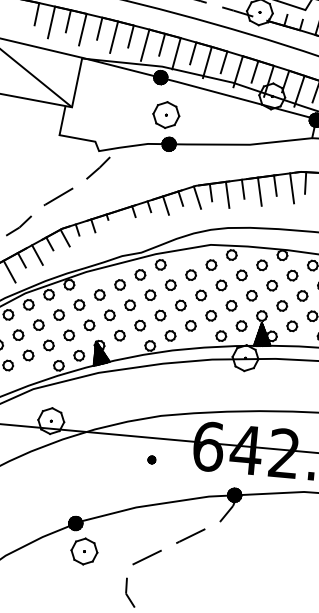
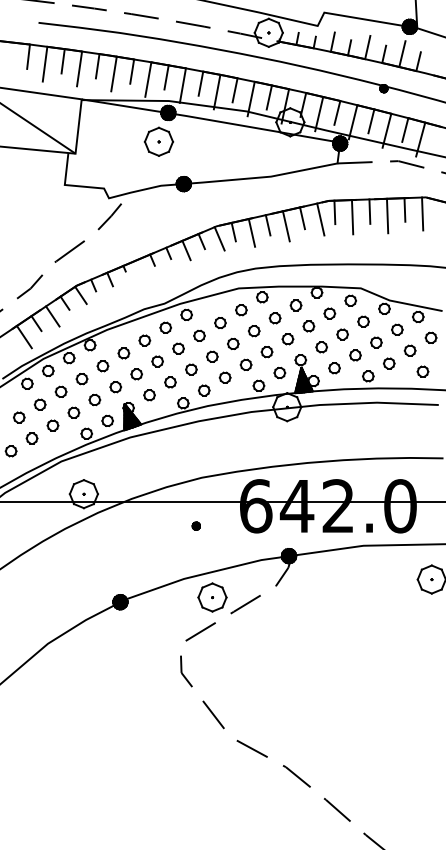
part: (165, 114) -> (158, 141), moved
part: (84, 551) -> (212, 597), moved

